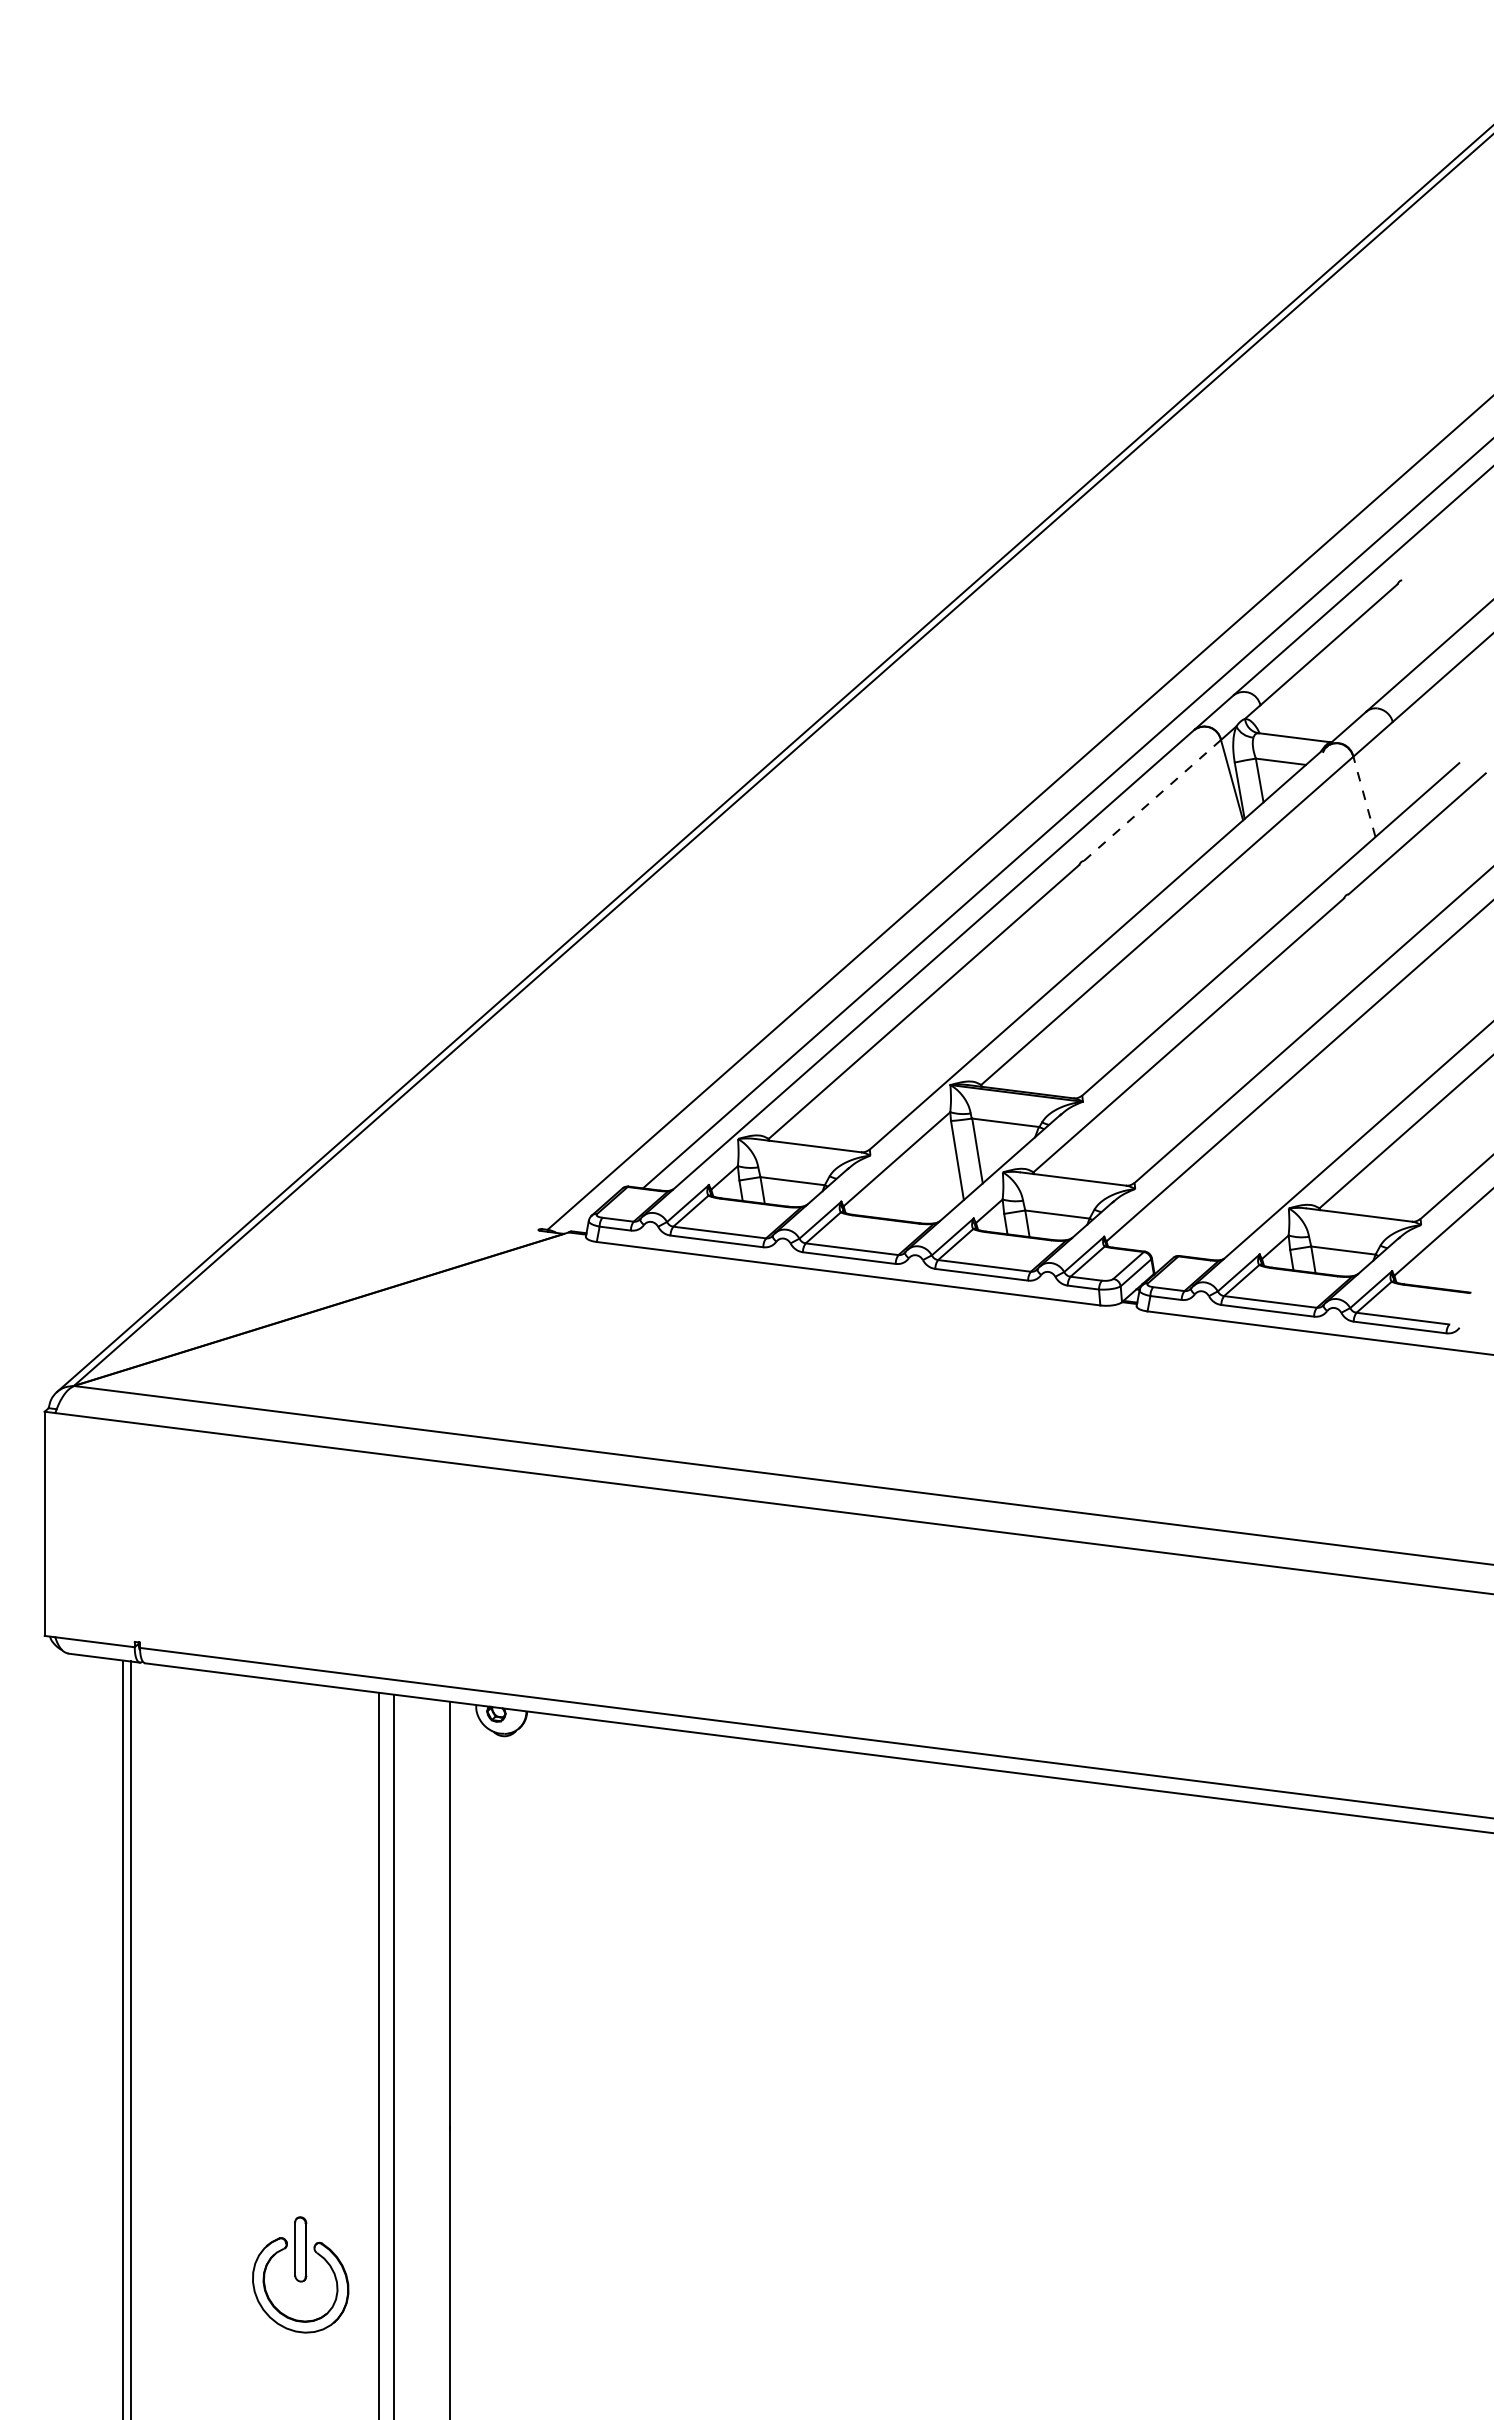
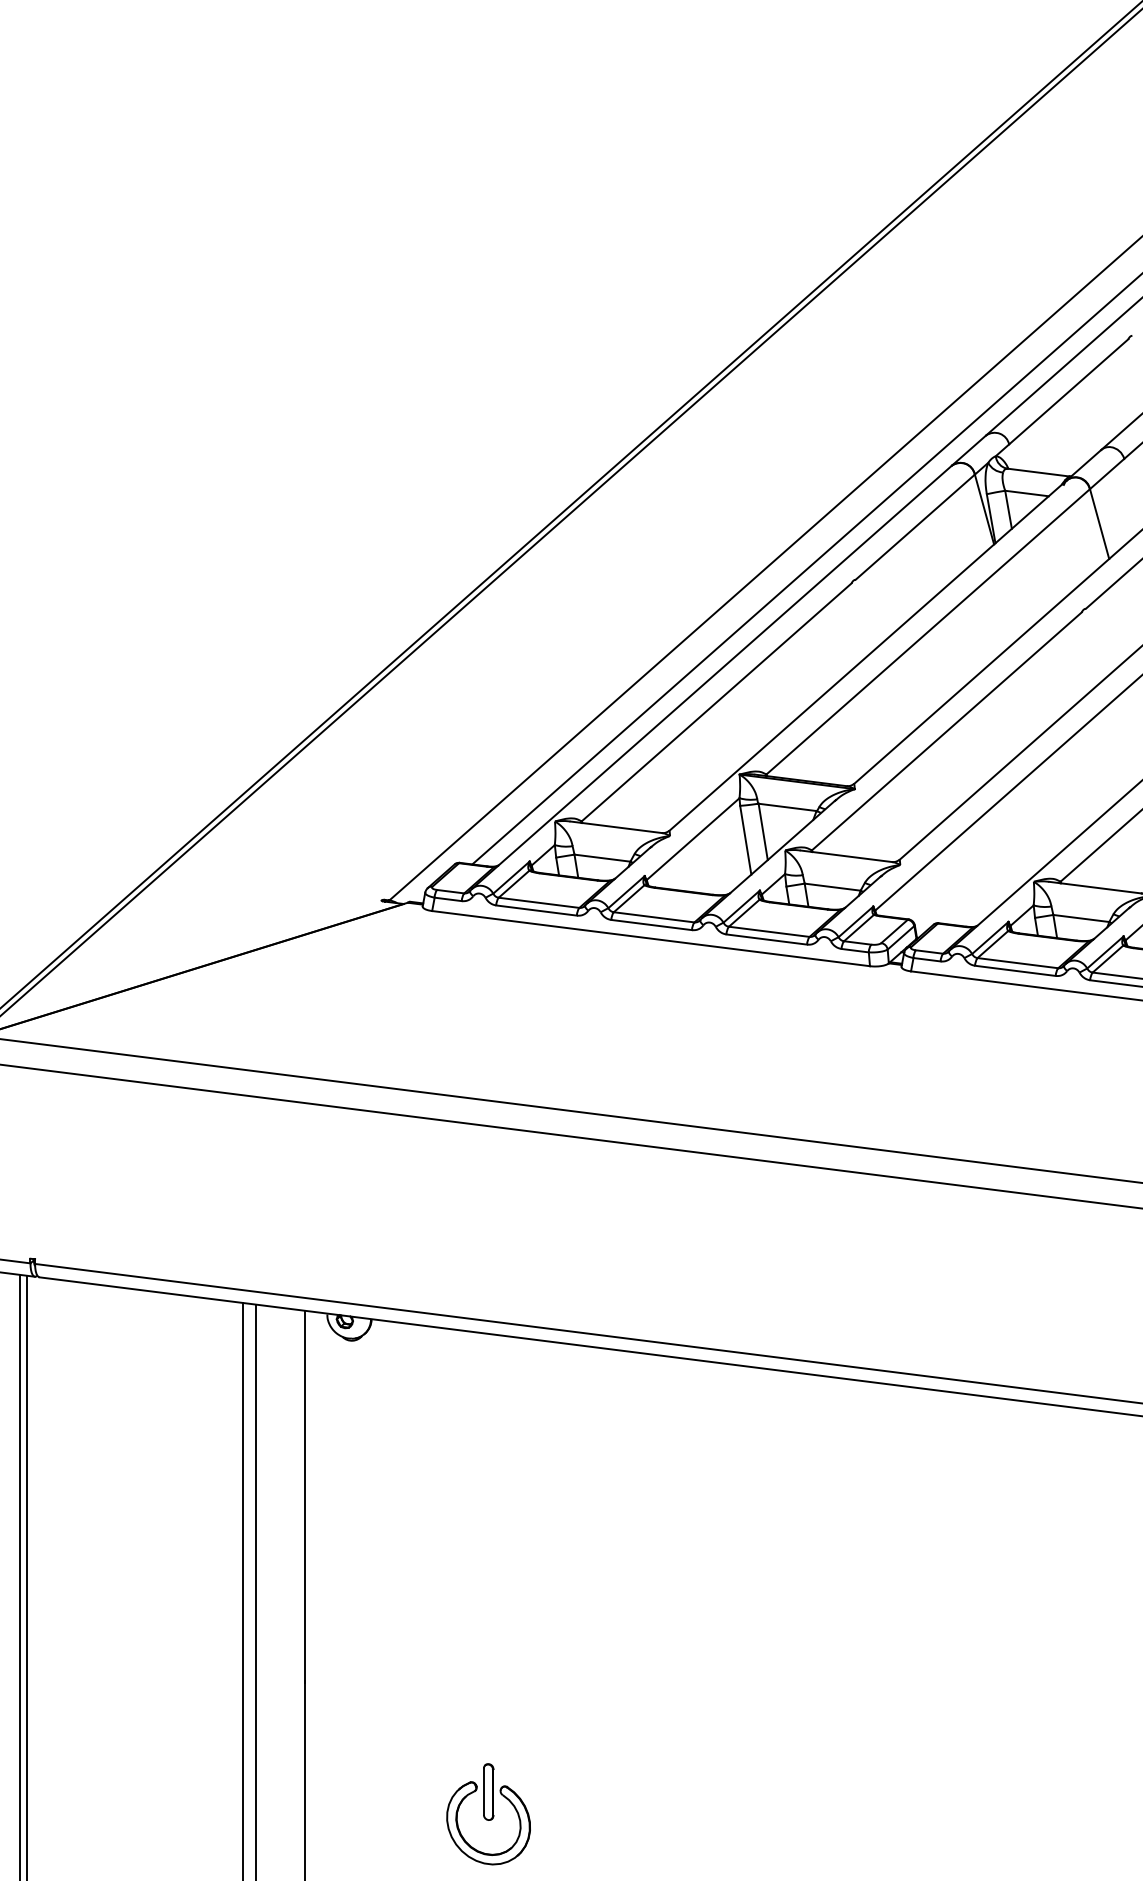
line: (1364, 796) -> (1099, 523), dashed -> solid
line: (1152, 800) -> (915, 527), dashed -> solid
part: (300, 2274) -> (488, 1813), moved

